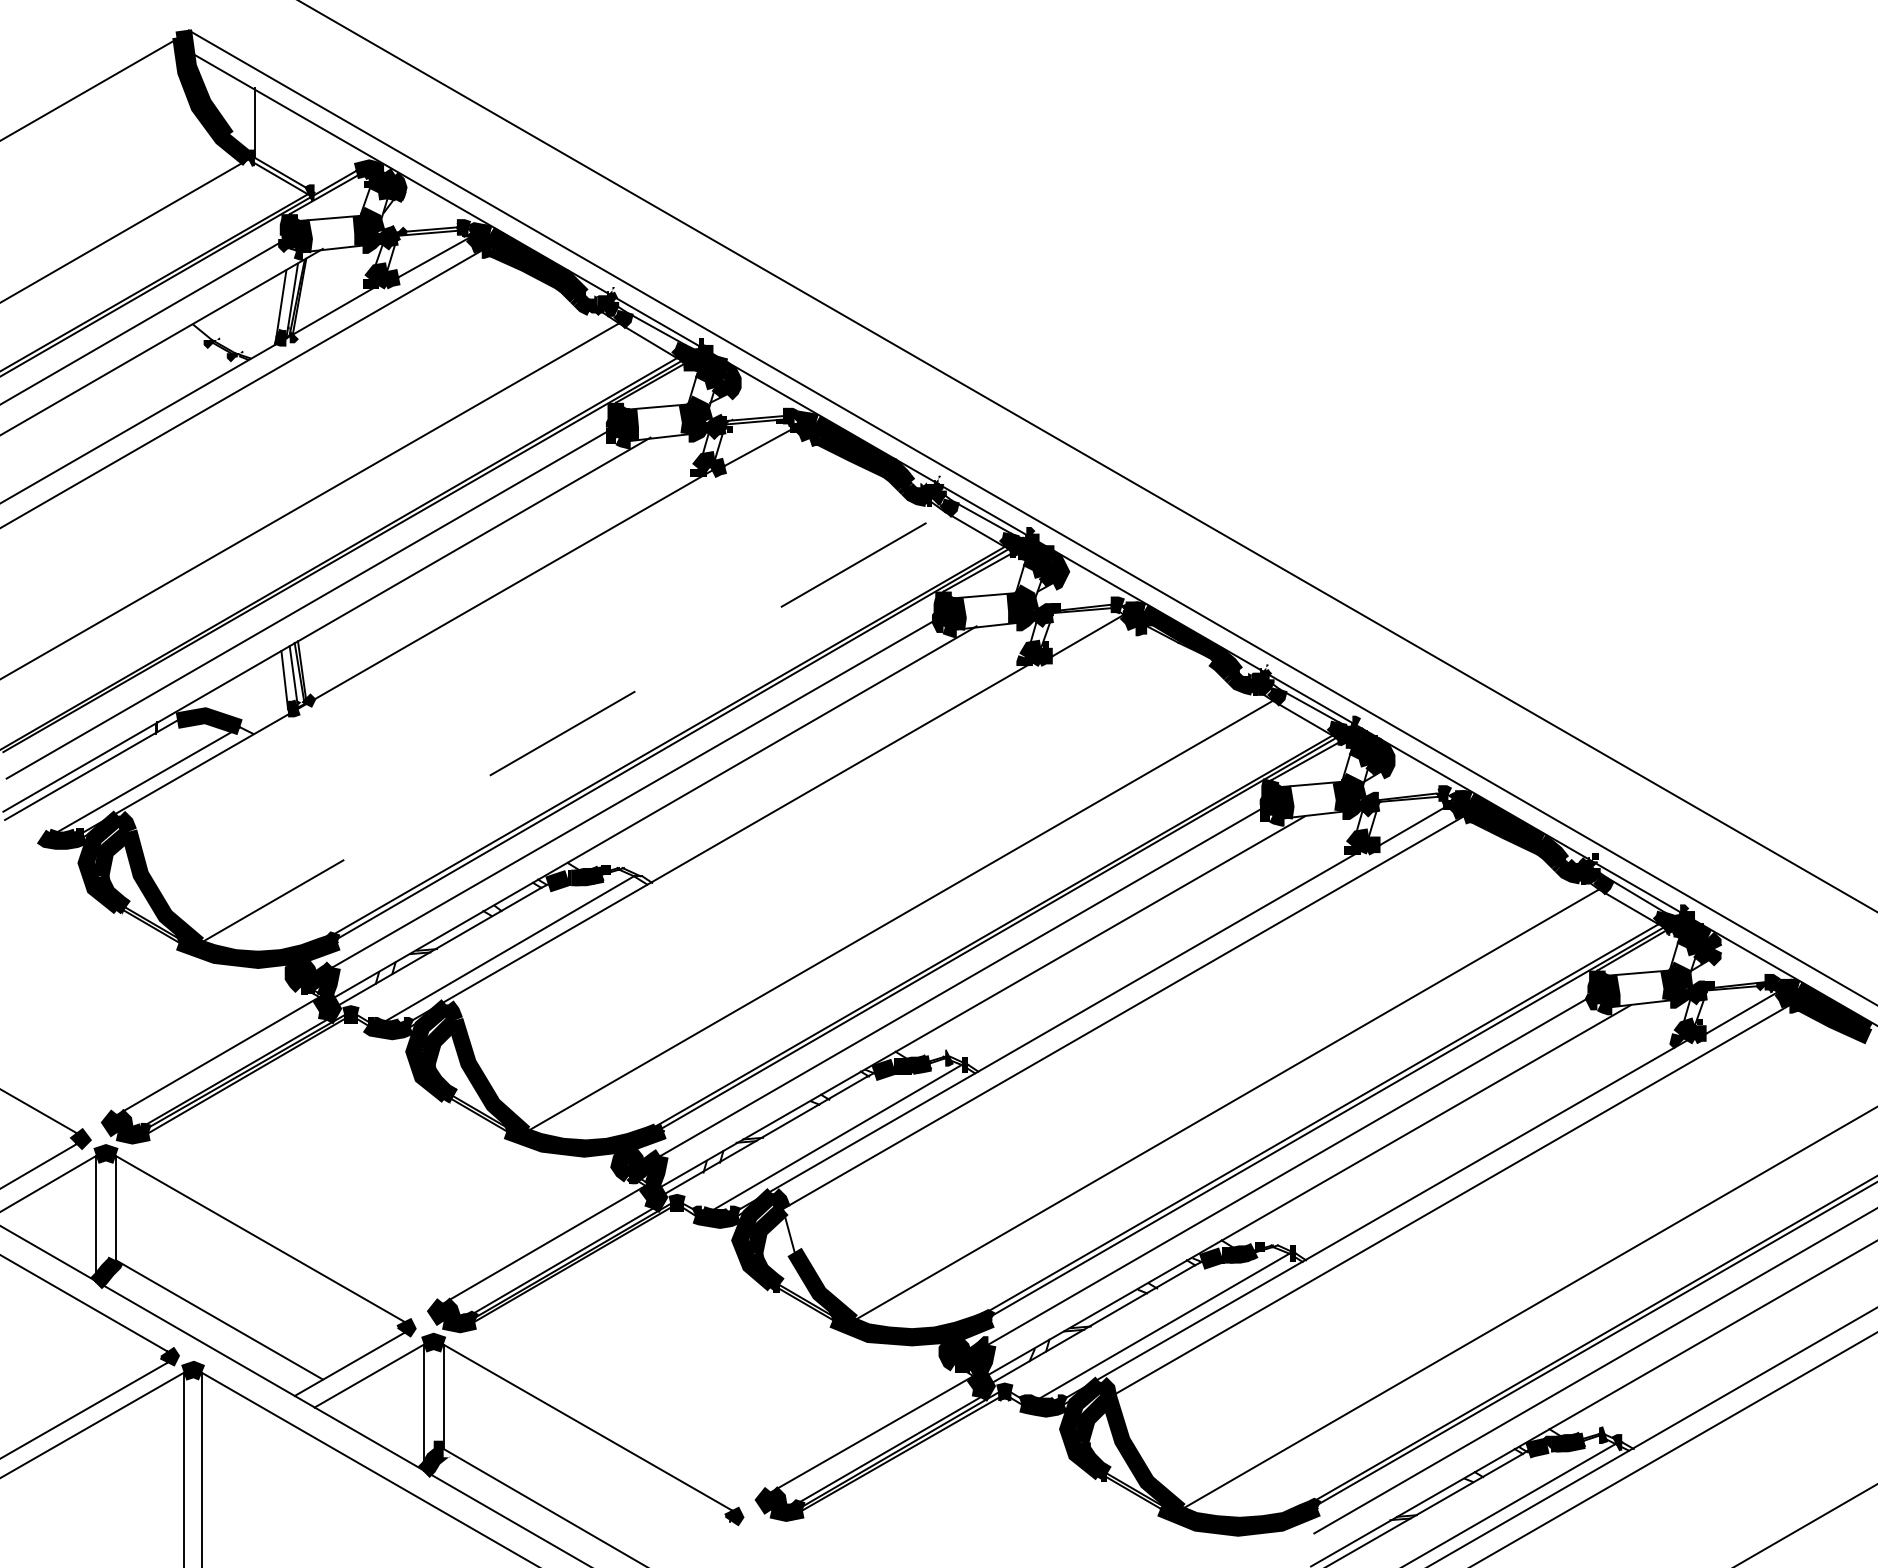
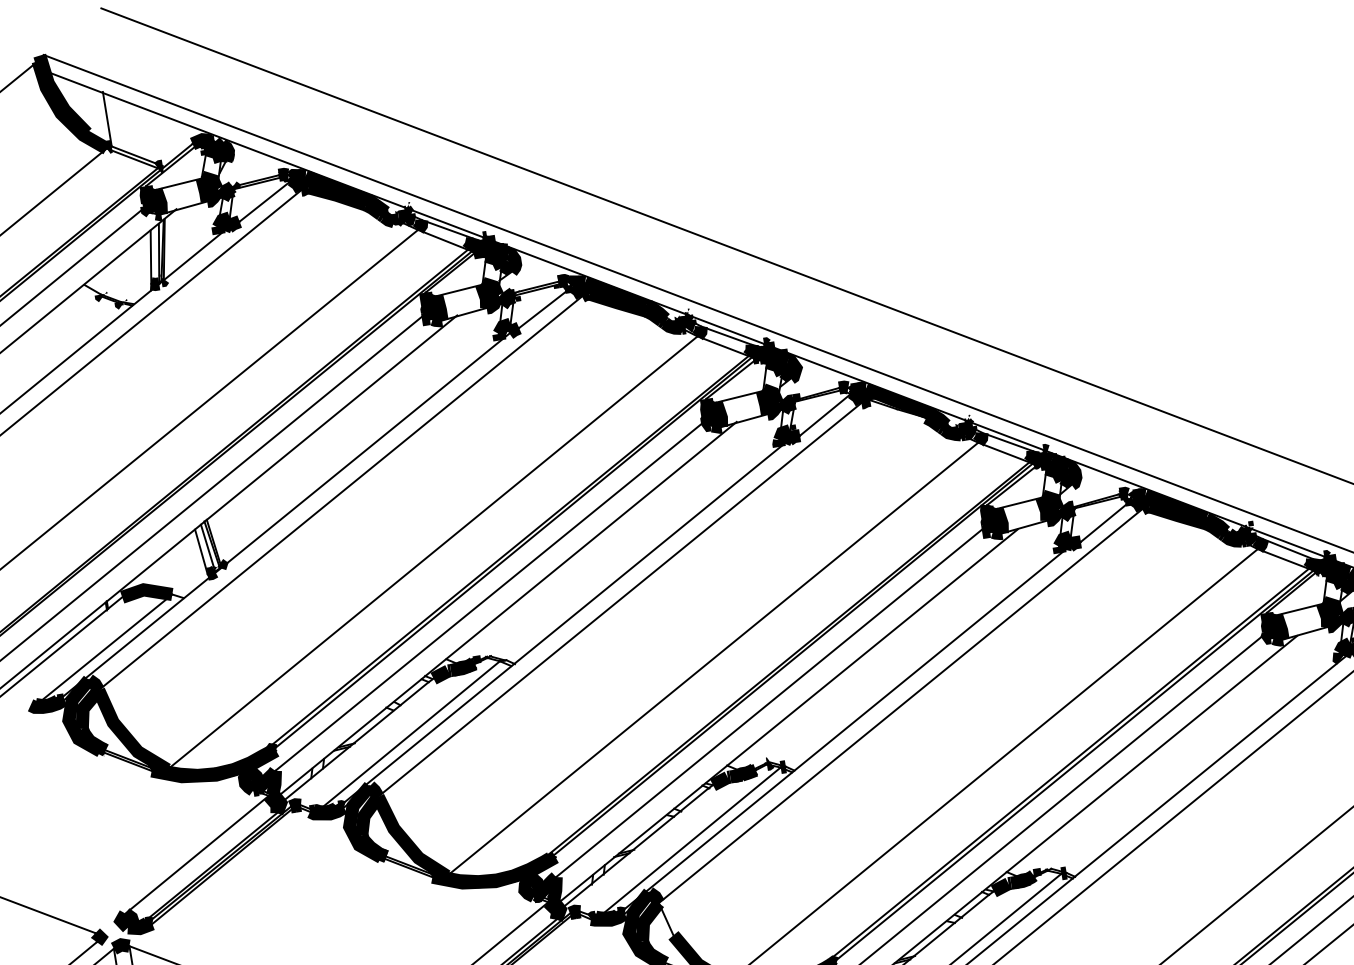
line: (469, 635) -> (340, 493), added
line: (572, 727) -> (432, 552), dashed -> solid
line: (795, 823) -> (619, 599), added

